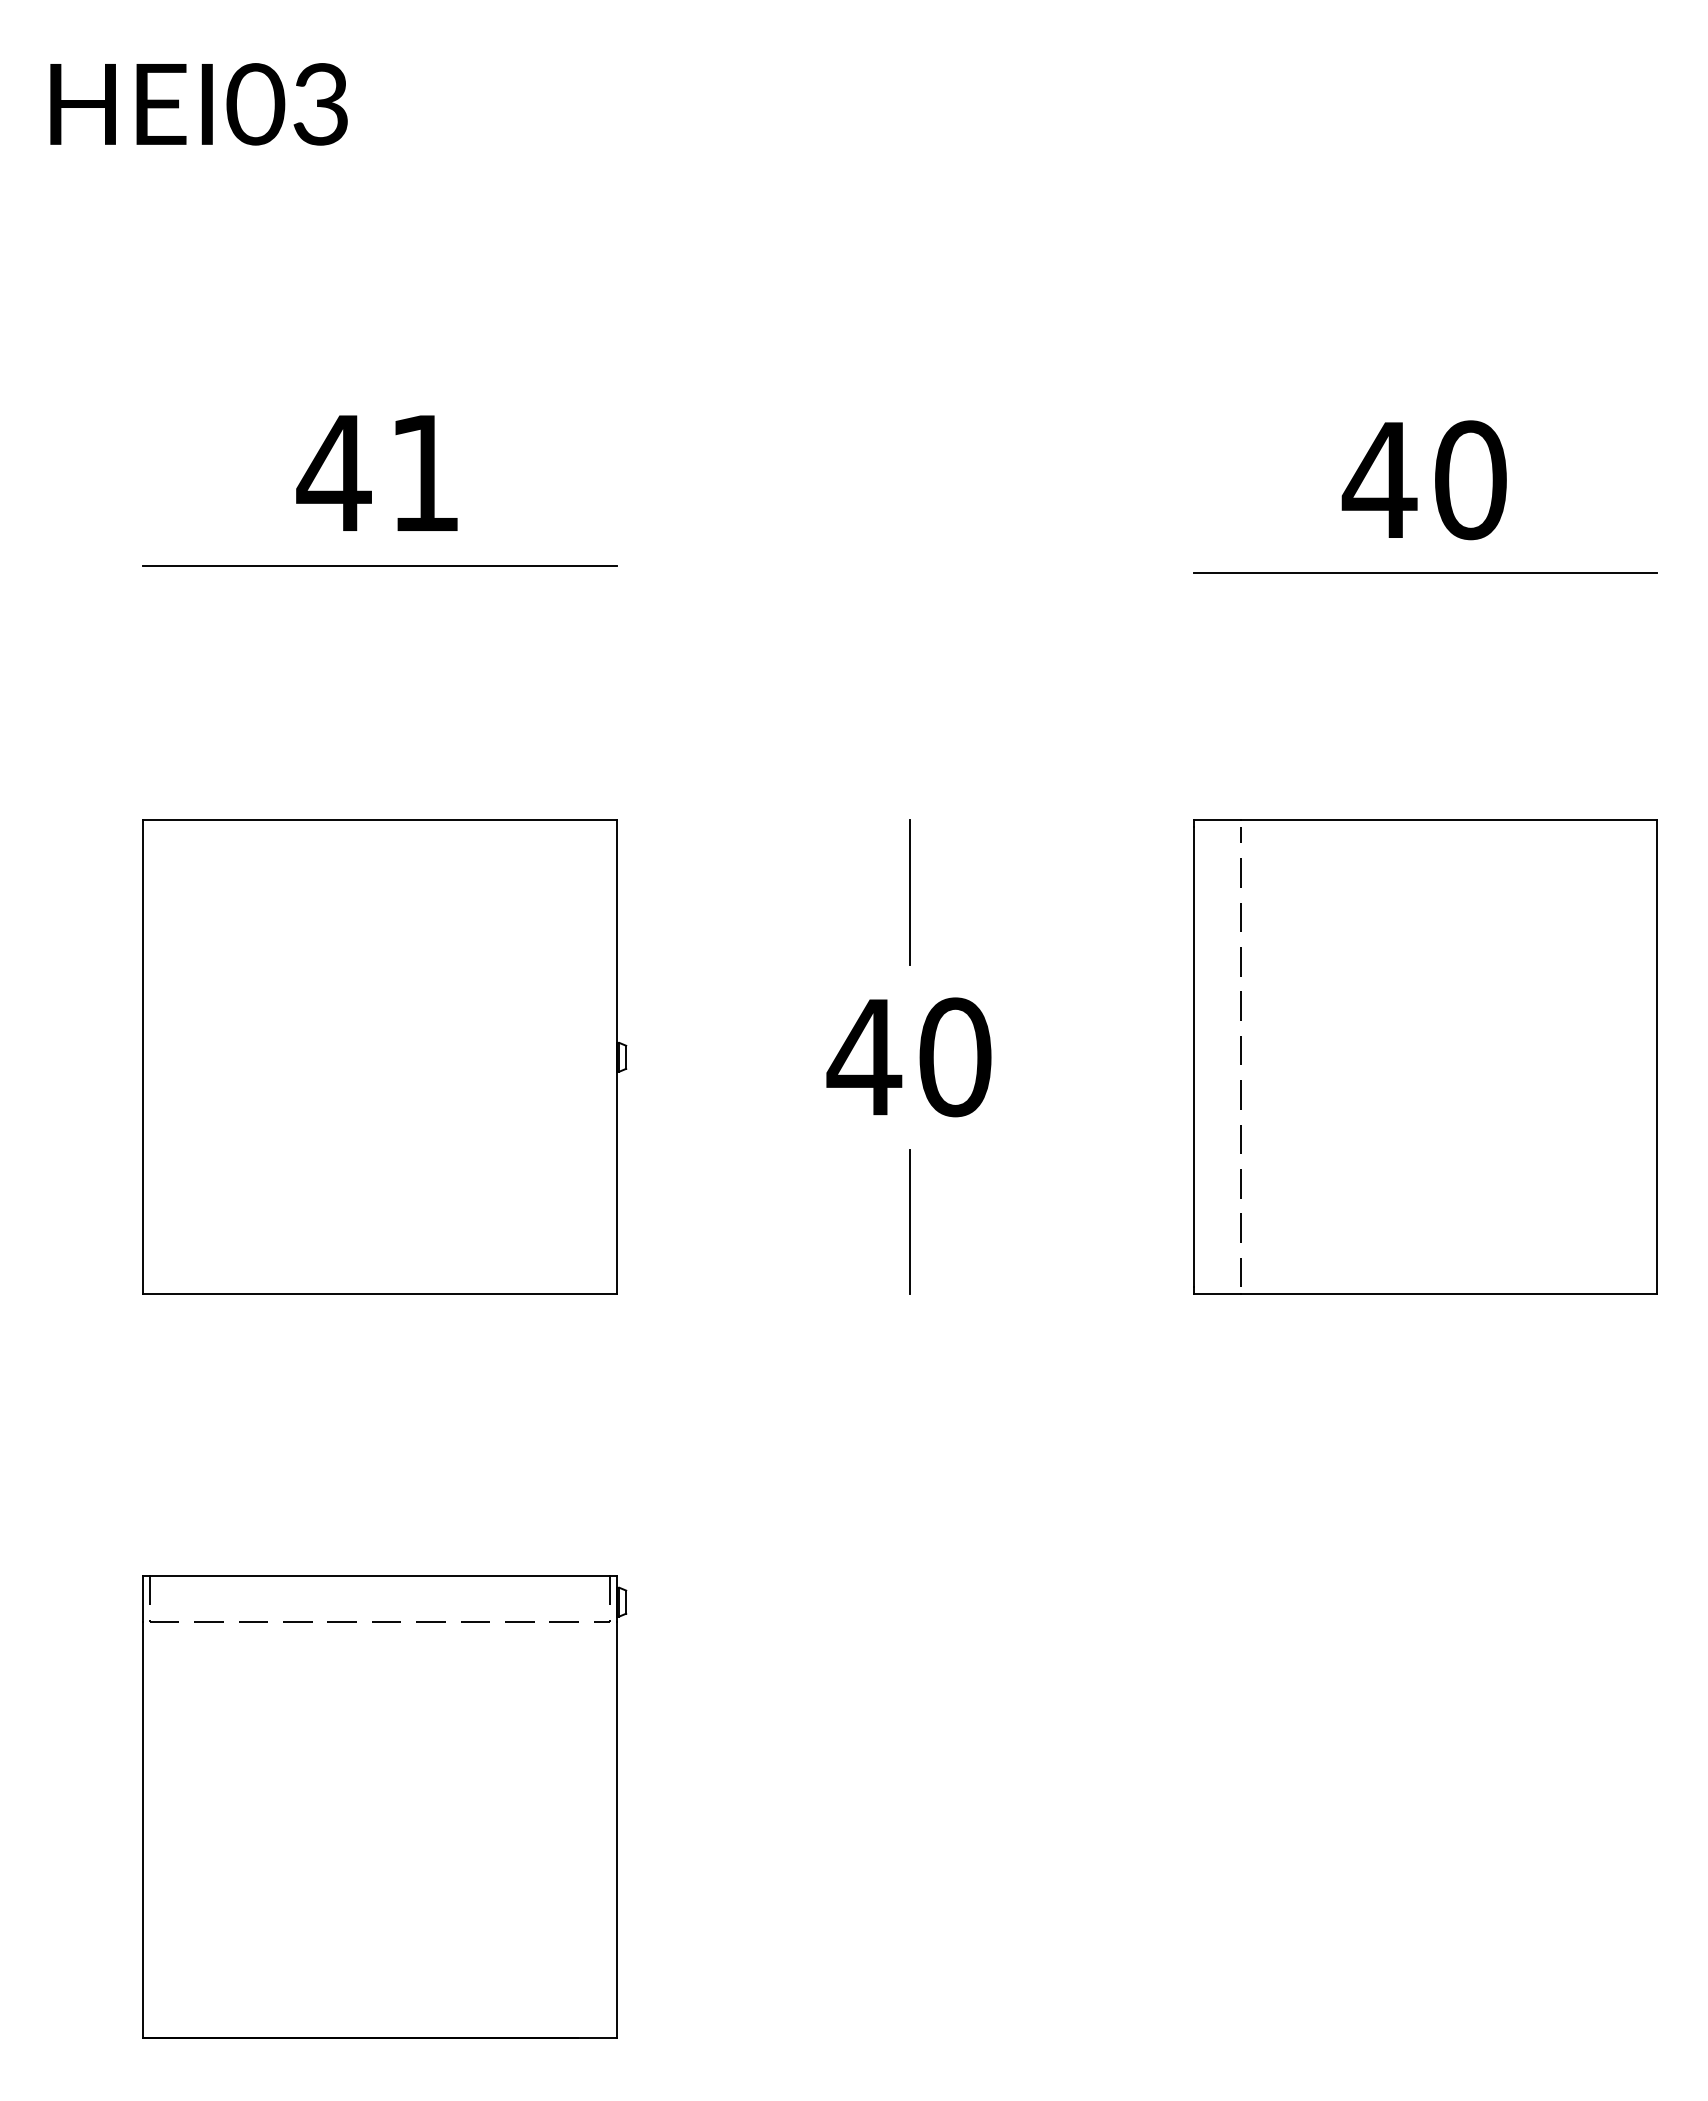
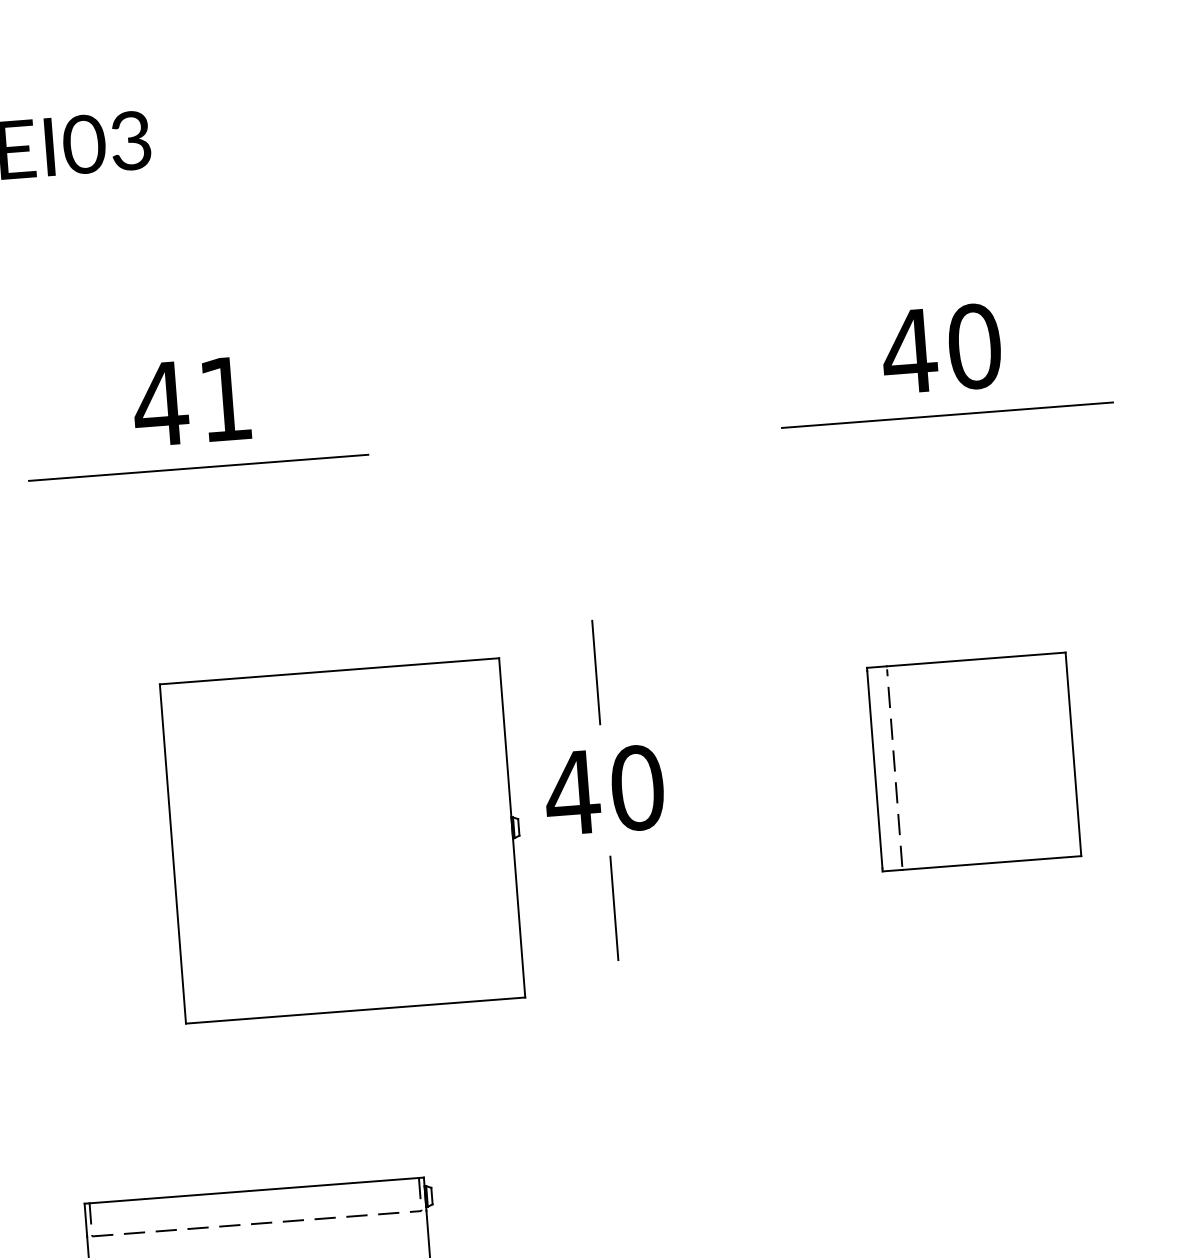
part: (384, 1056) -> (345, 840), moved
part: (1425, 1056) -> (974, 761), size x0.6

